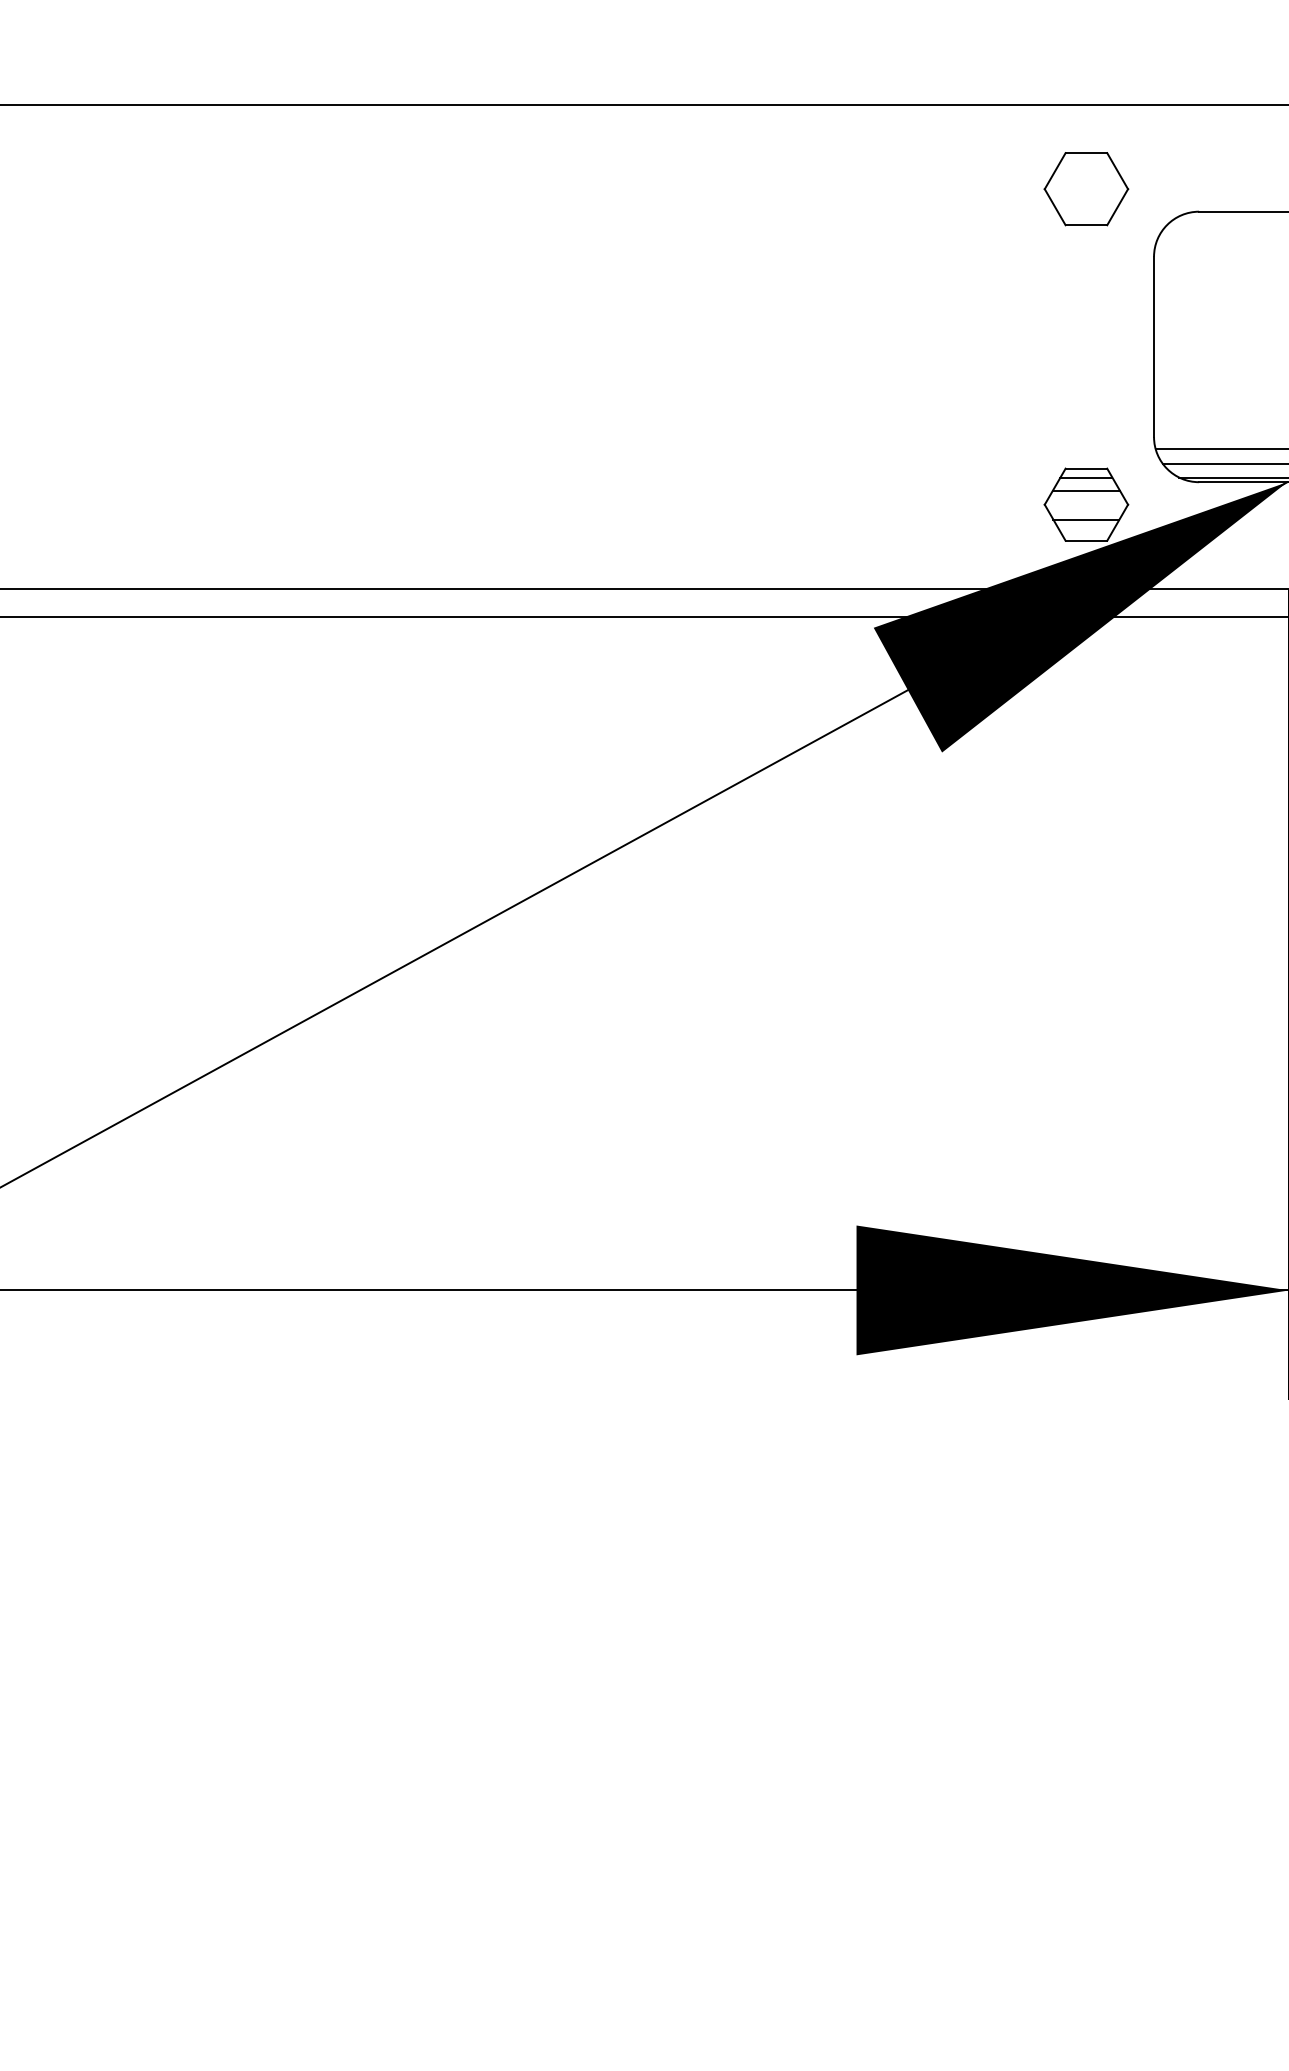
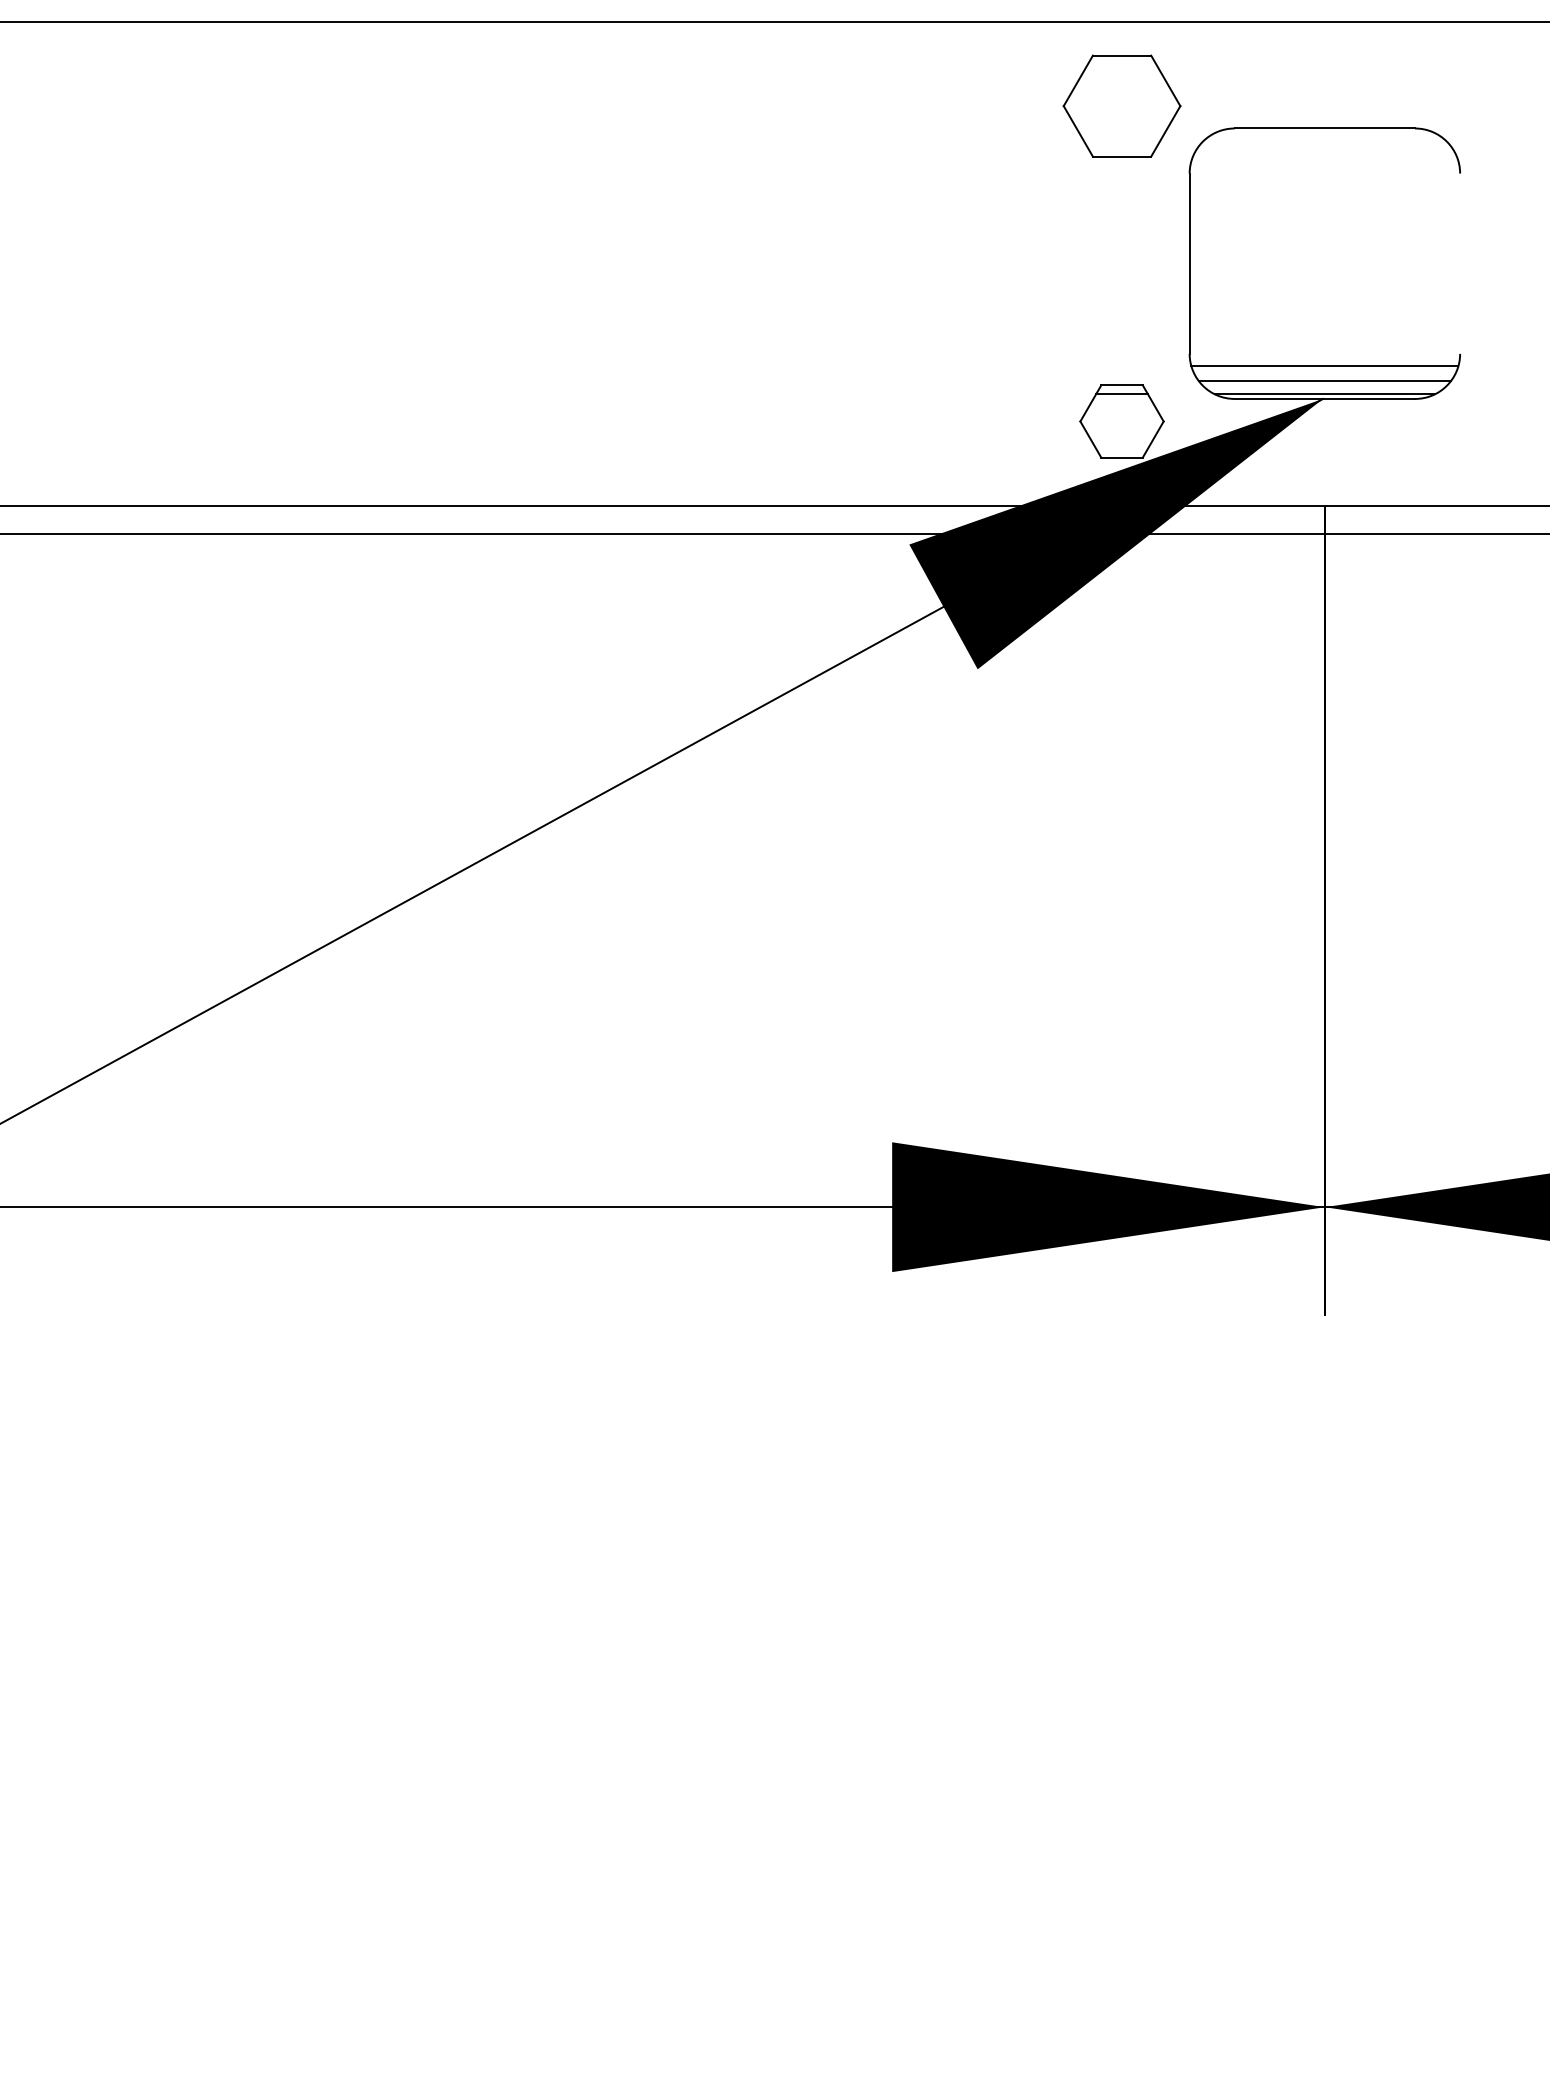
part: (1085, 188) -> (1121, 105), size x1.4
line: (1085, 490) -> (1121, 407), removed
line: (1085, 519) -> (1121, 436), removed

